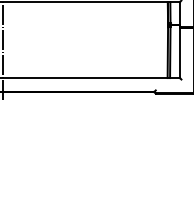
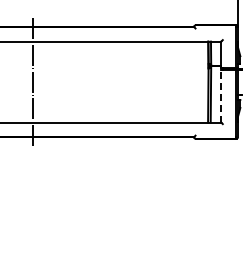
line: (180, 52) -> (221, 95), solid -> dashed

